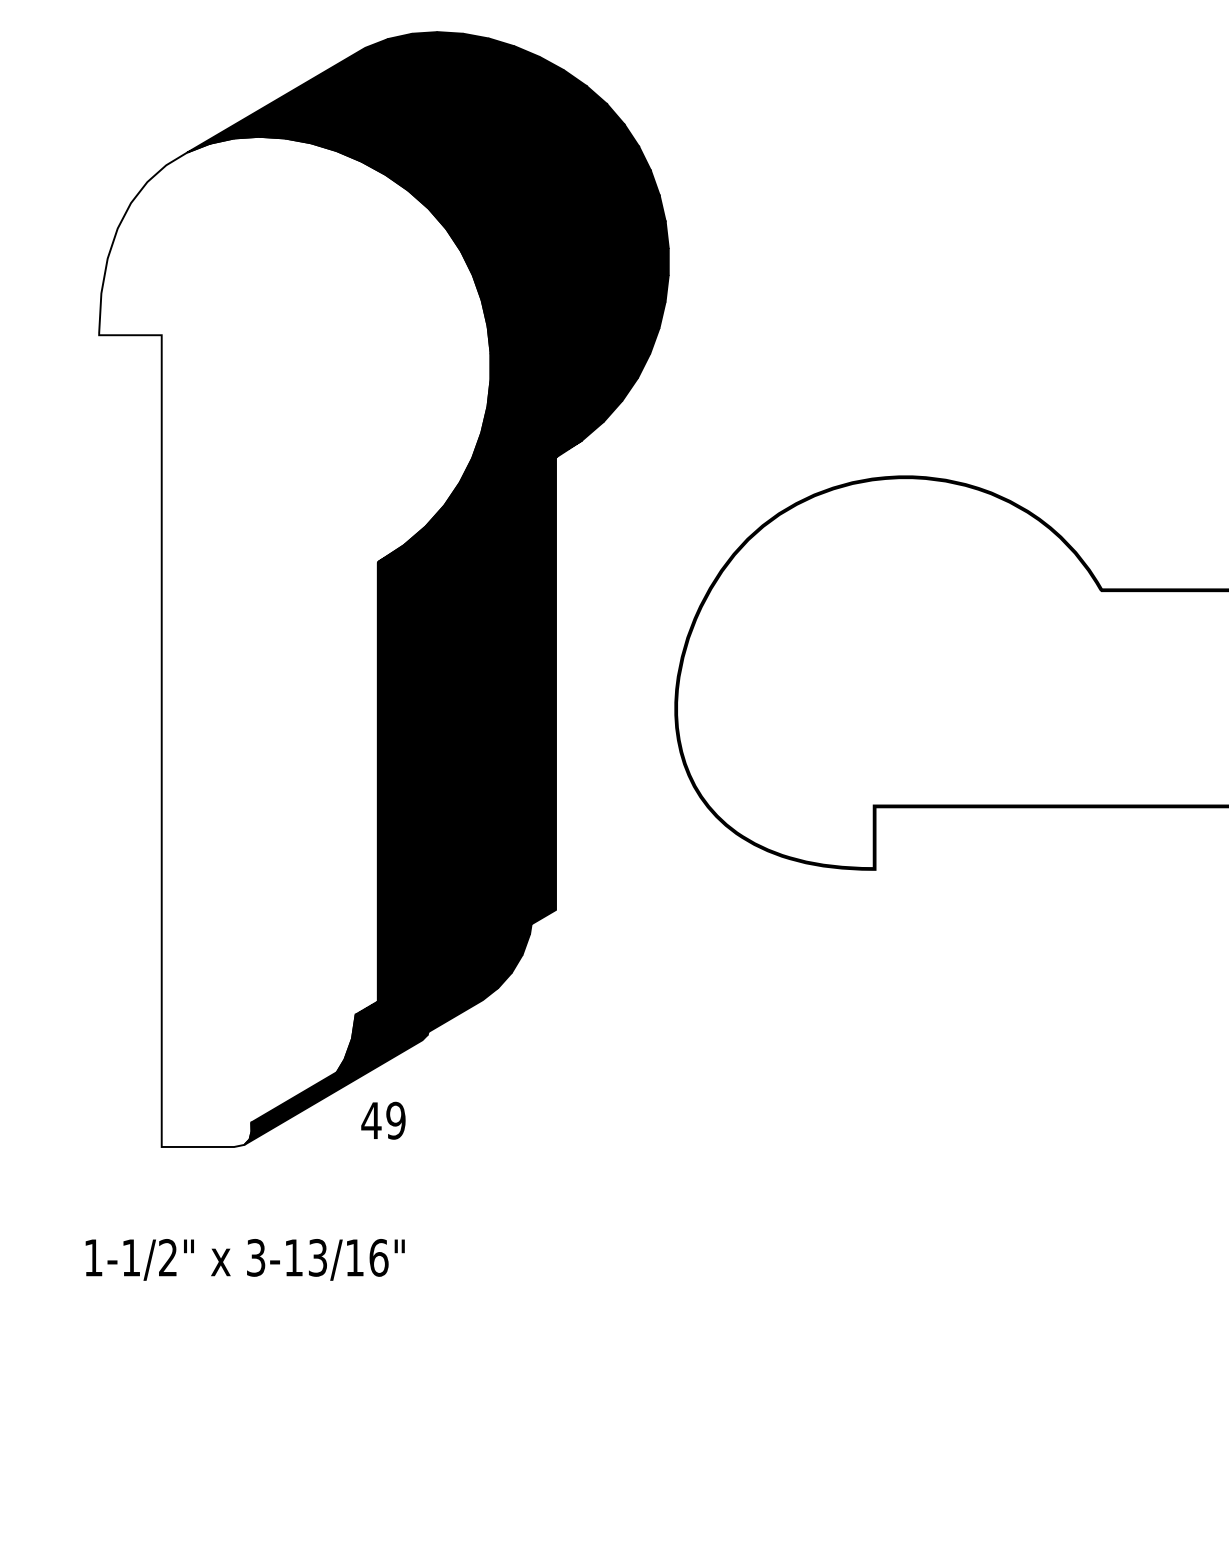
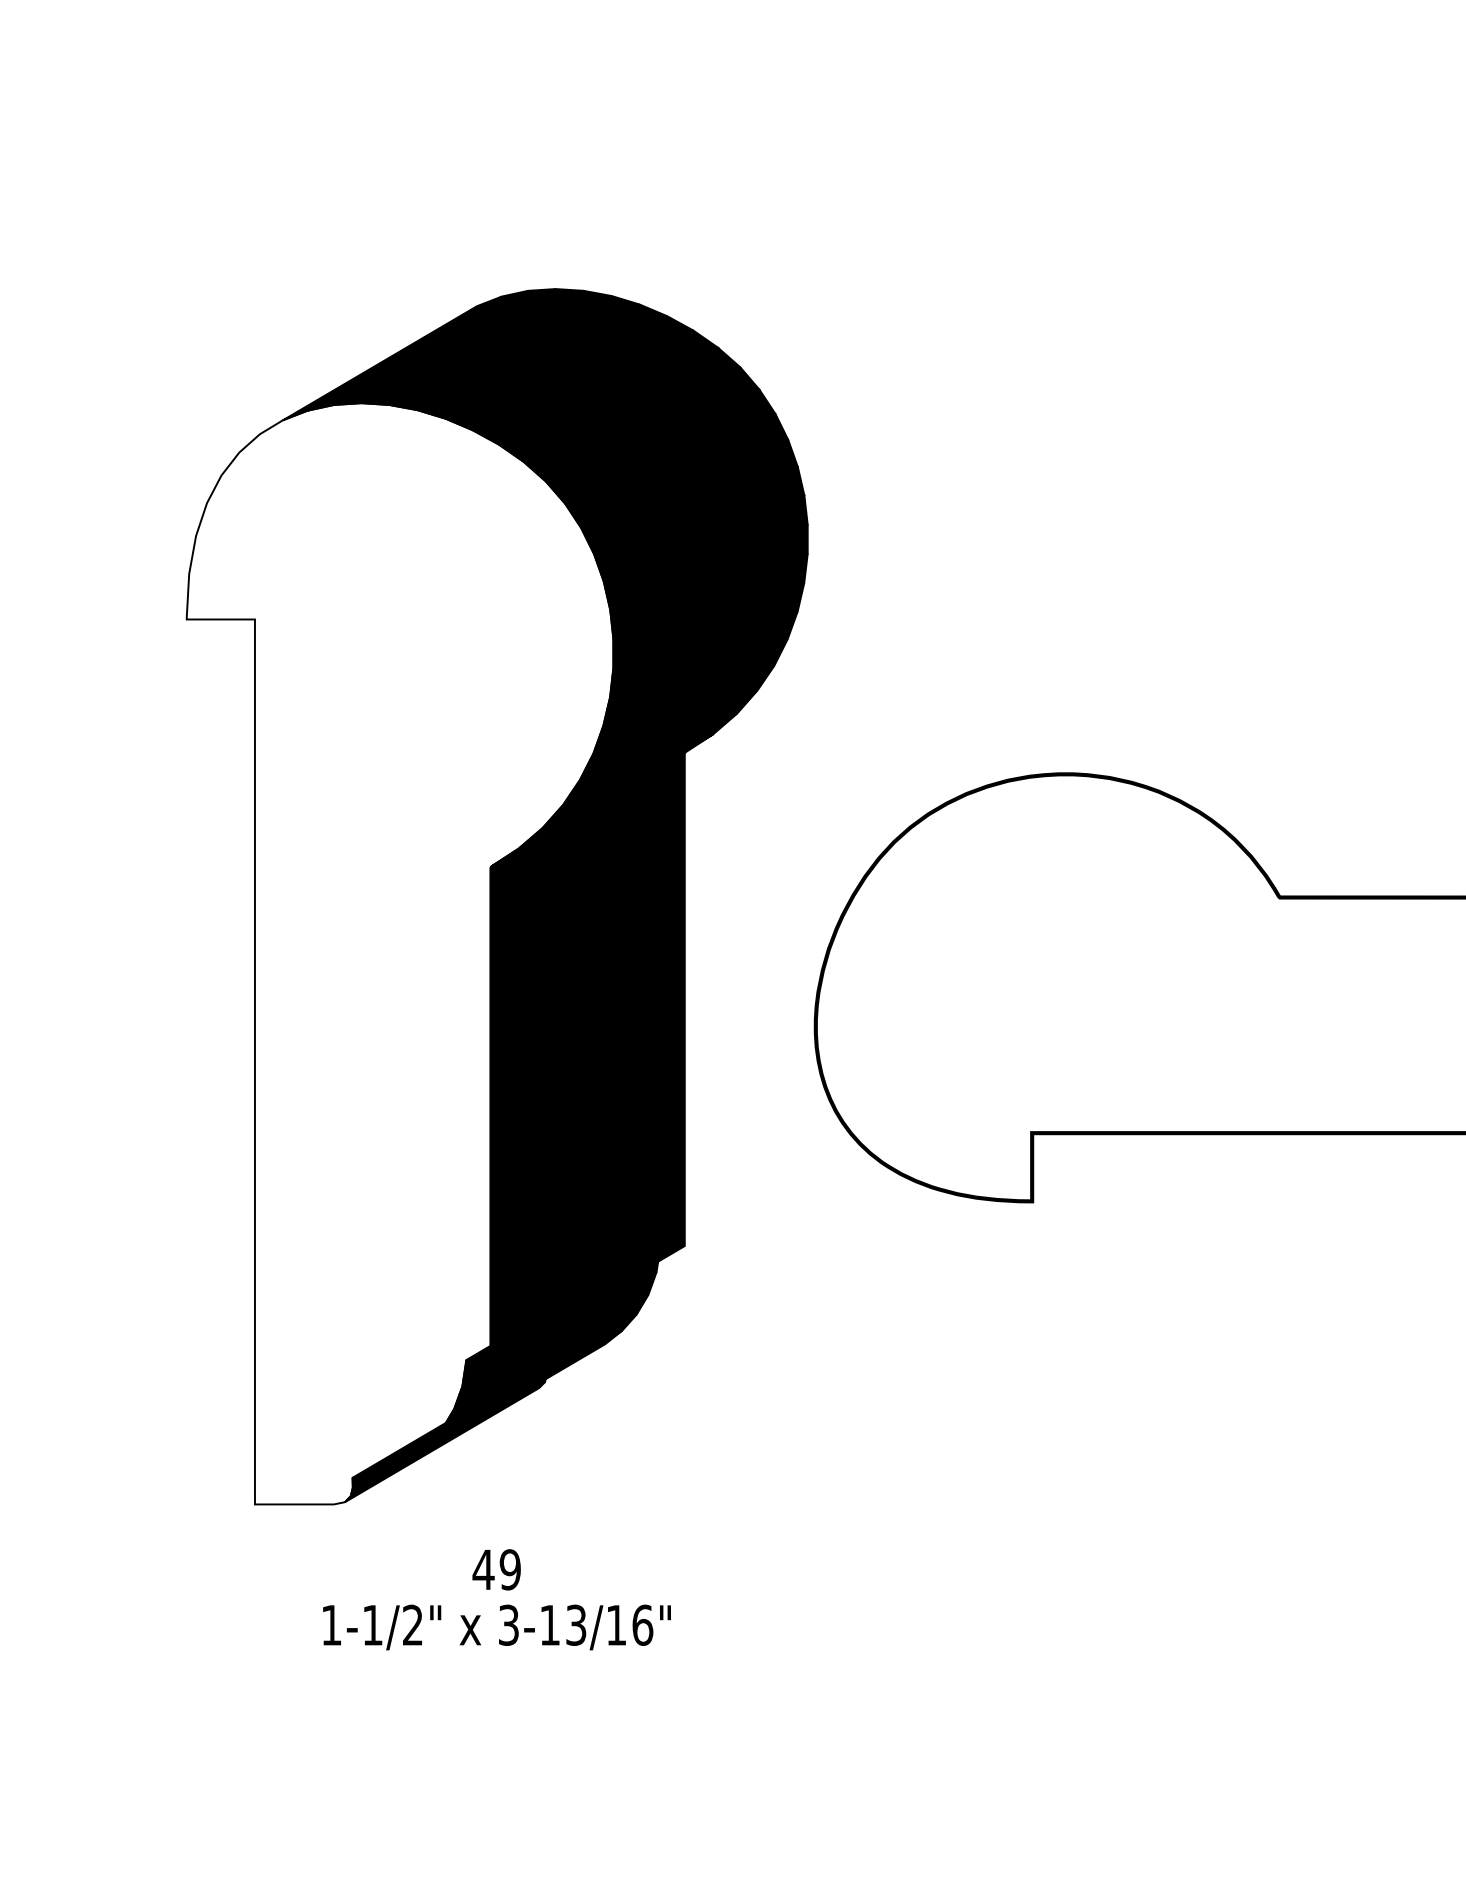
text: (383, 1120) -> (496, 1569), moved
text: (244, 1259) -> (496, 1627), moved

